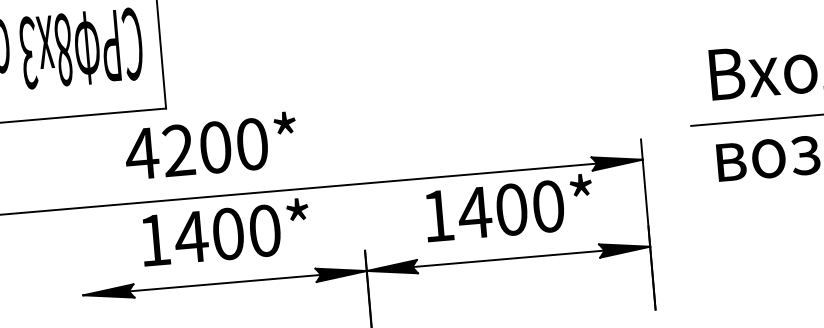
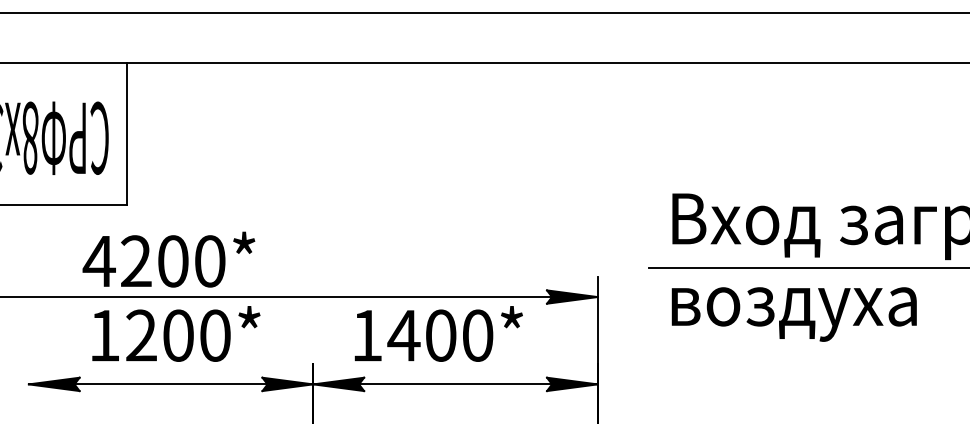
text: (210, 145) -> (168, 259), moved
text: (509, 207) -> (438, 333), moved
text: (191, 236) -> (141, 335), 1400* -> 1200*

